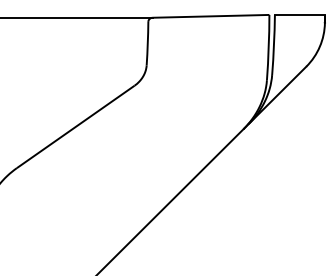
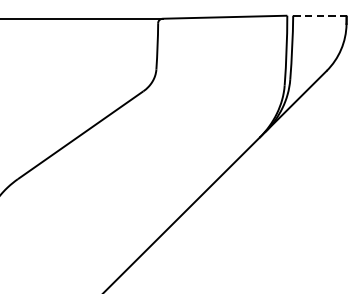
line: (300, 14) -> (320, 15), solid -> dashed

